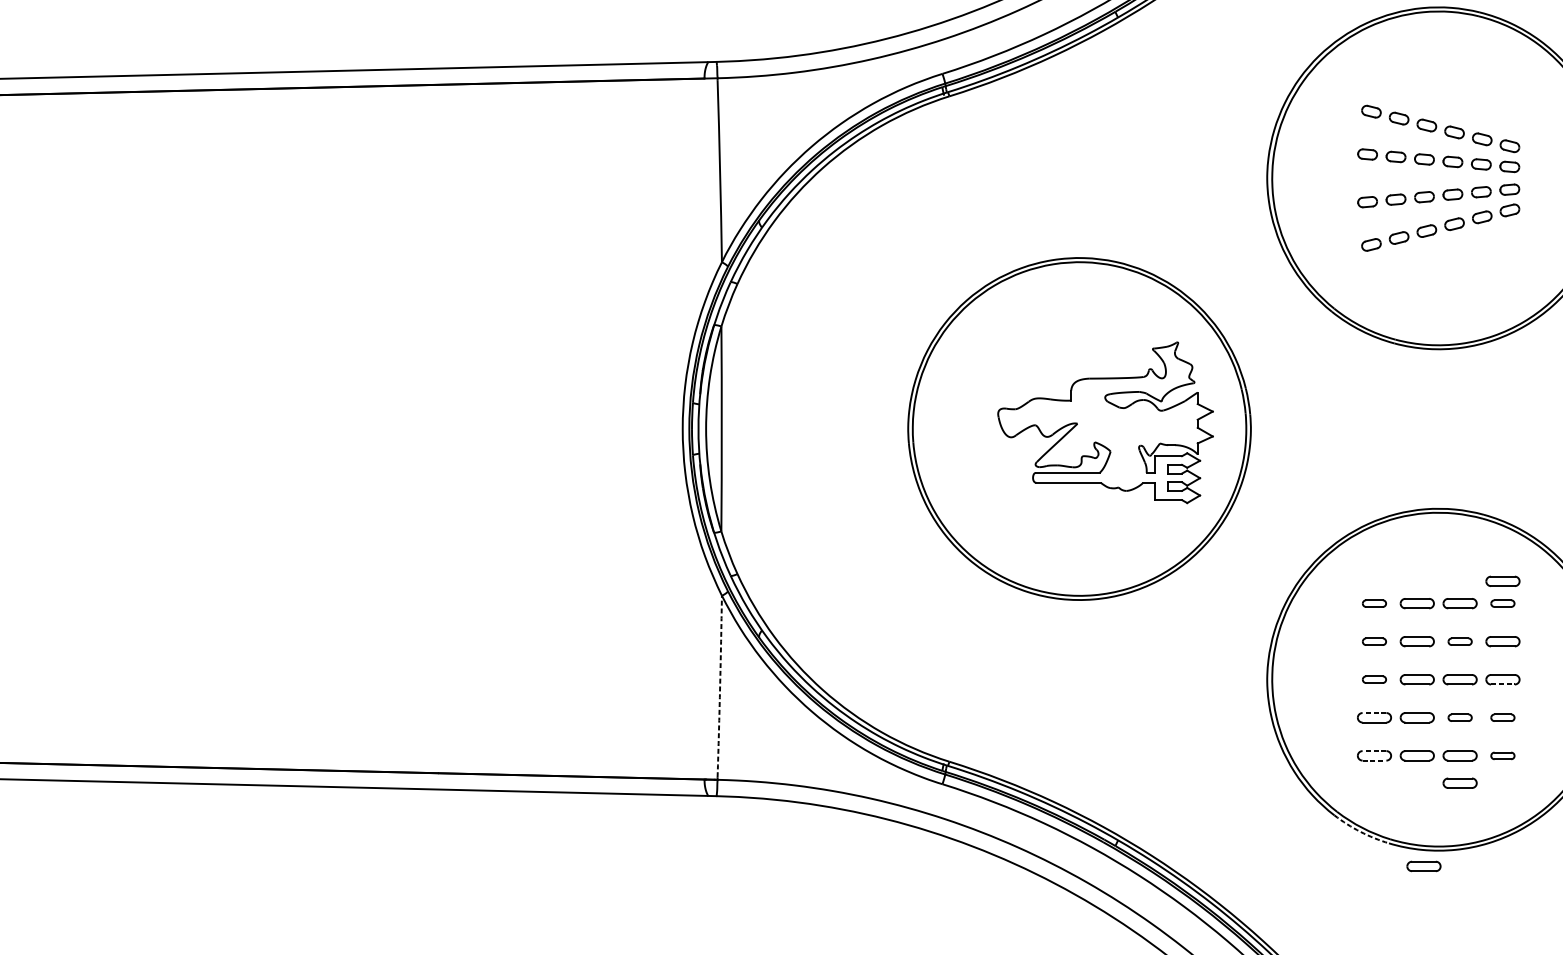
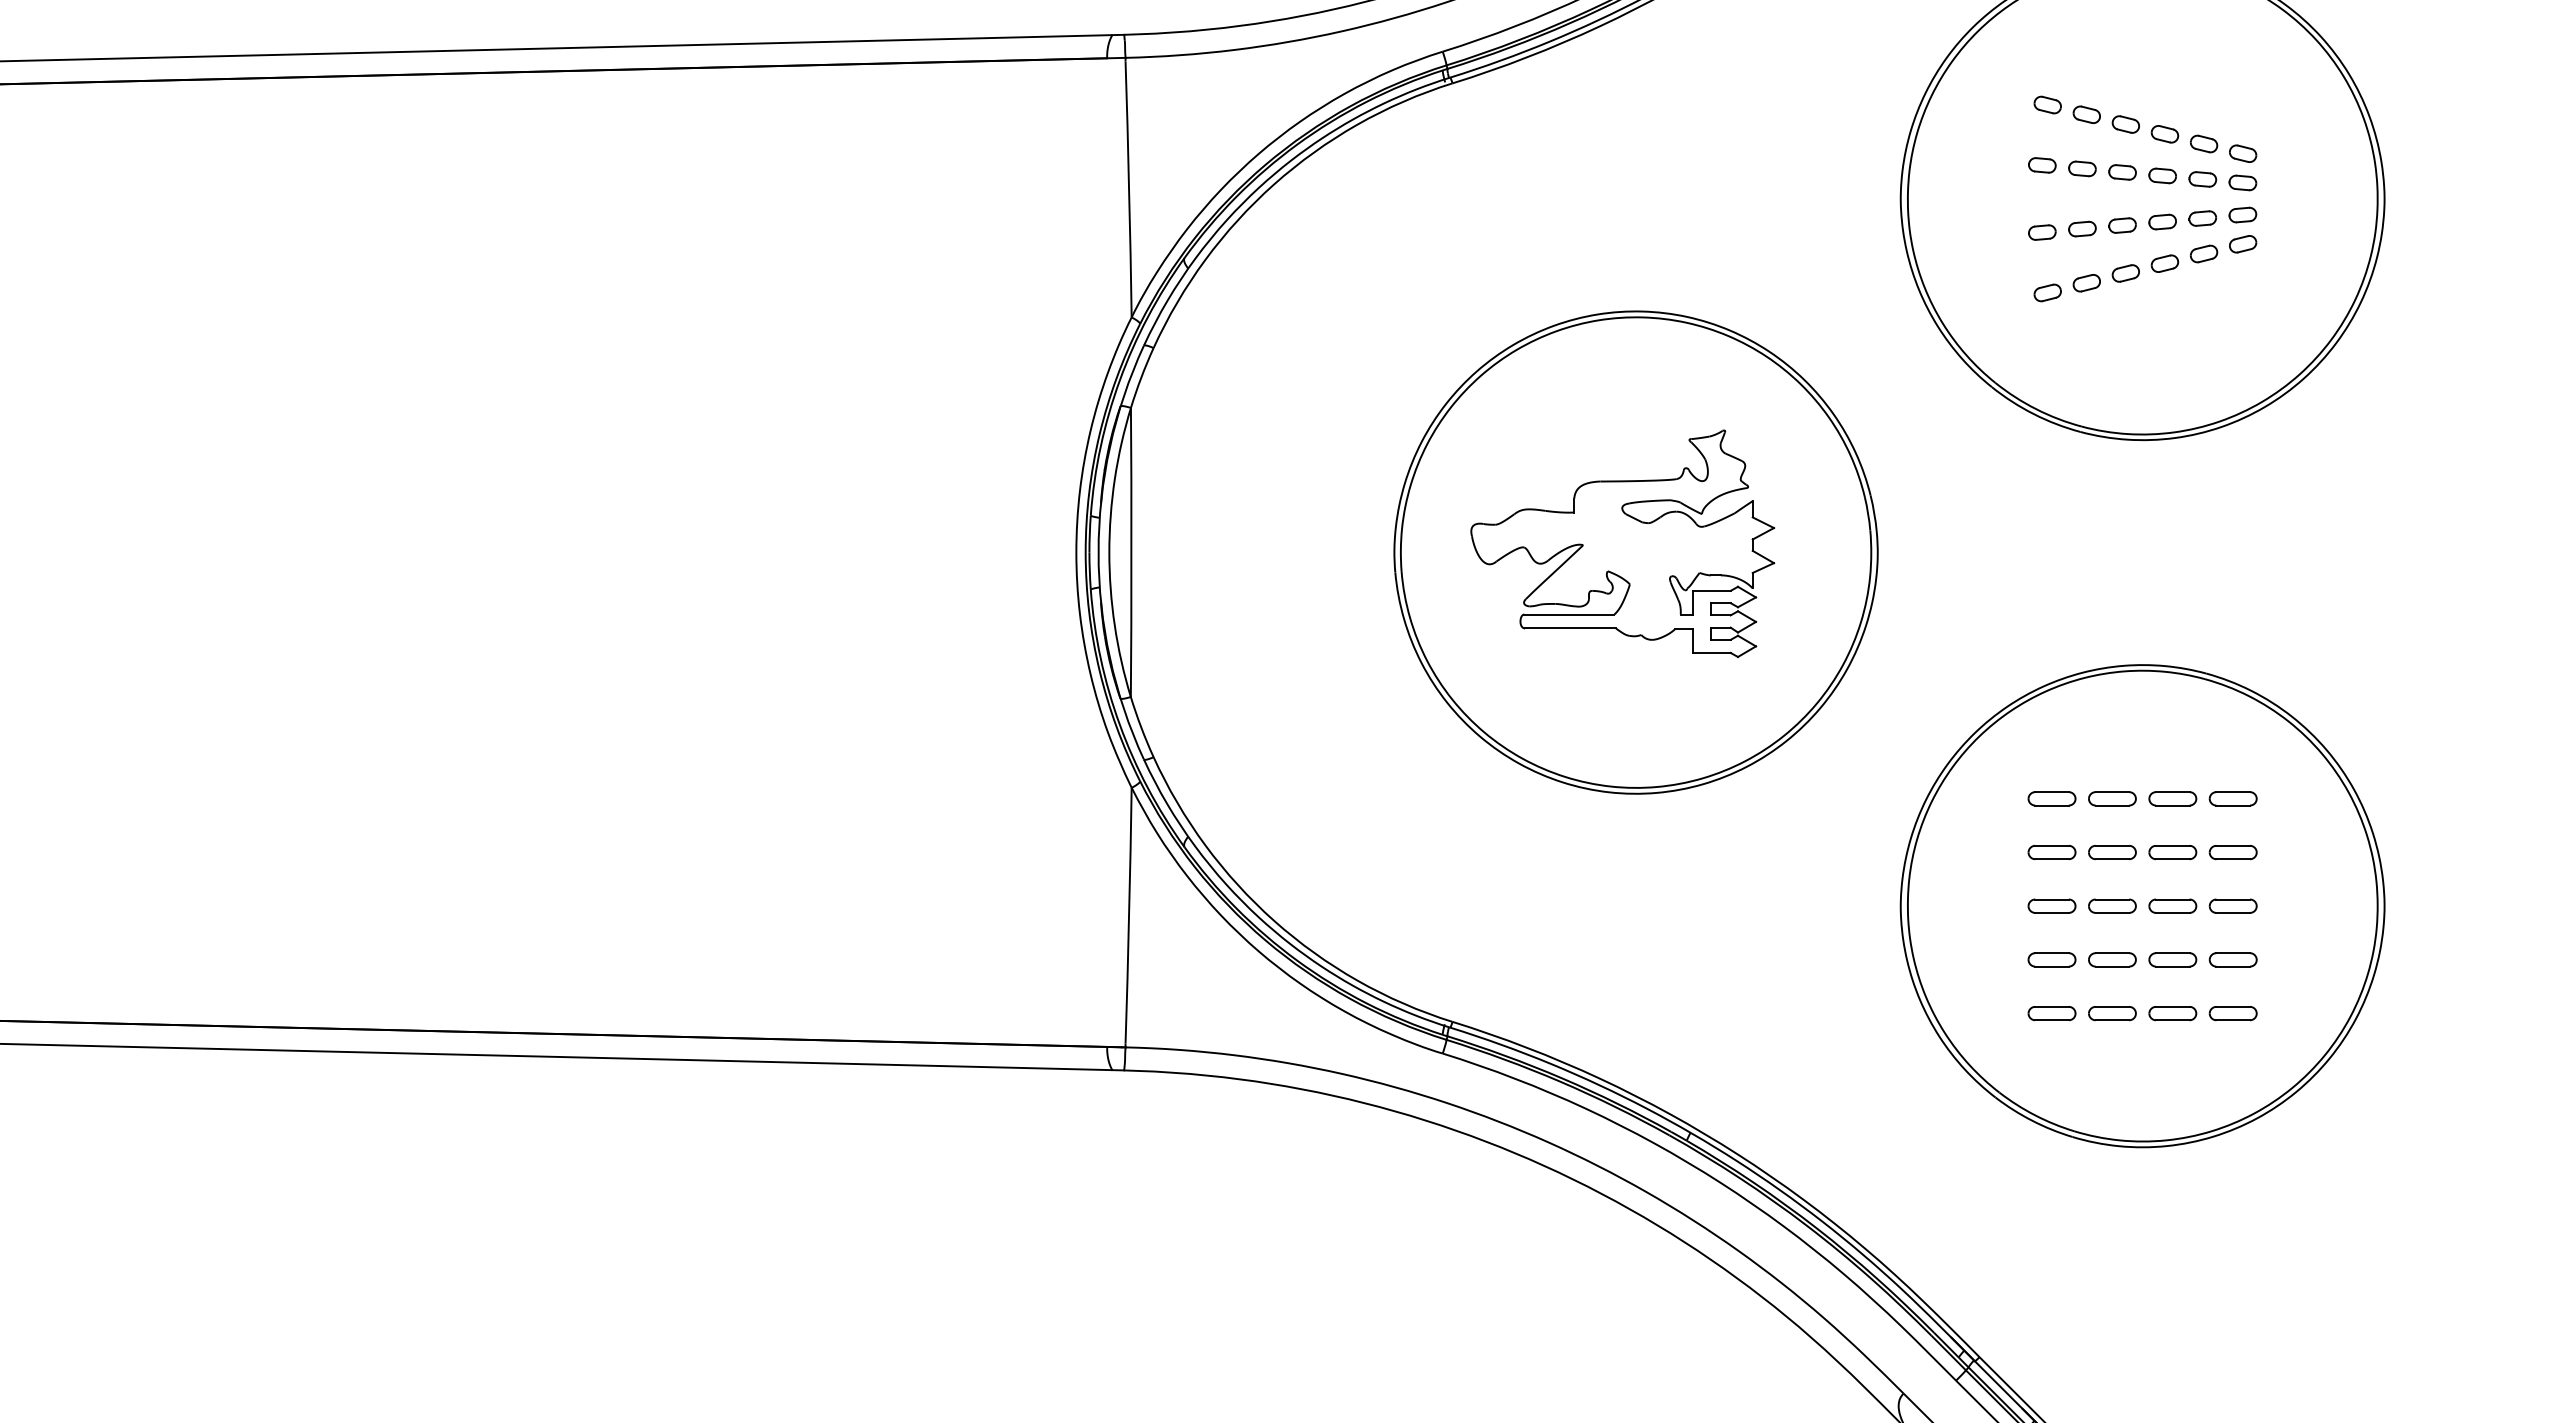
part: (1105, 422) -> (1622, 543), moved
part: (1502, 581) -> (2232, 767), removed
part: (1374, 603) -> (2051, 798), size x1.43
part: (1502, 603) -> (2232, 798), size x1.43
part: (1374, 641) -> (2051, 852), size x1.43
part: (1459, 641) -> (2172, 852), size x1.43
part: (1374, 679) -> (2051, 905), size x1.43
line: (1503, 684) -> (2233, 912), dashed -> solid
arc: (720, 686) -> (1129, 915), dashed -> solid
line: (1374, 713) -> (2052, 953), dashed -> solid
part: (1459, 717) -> (2172, 959), size x1.43
part: (1502, 717) -> (2232, 959), size x1.43
line: (1374, 750) -> (2052, 1006), dashed -> solid
part: (1502, 755) -> (2232, 1013), size x1.43
line: (1374, 760) -> (2052, 1020), dashed -> solid
part: (1459, 782) -> (2172, 1051), removed
arc: (1360, 831) -> (2032, 1120), dashed -> solid
part: (1423, 866) -> (2121, 1169), removed

